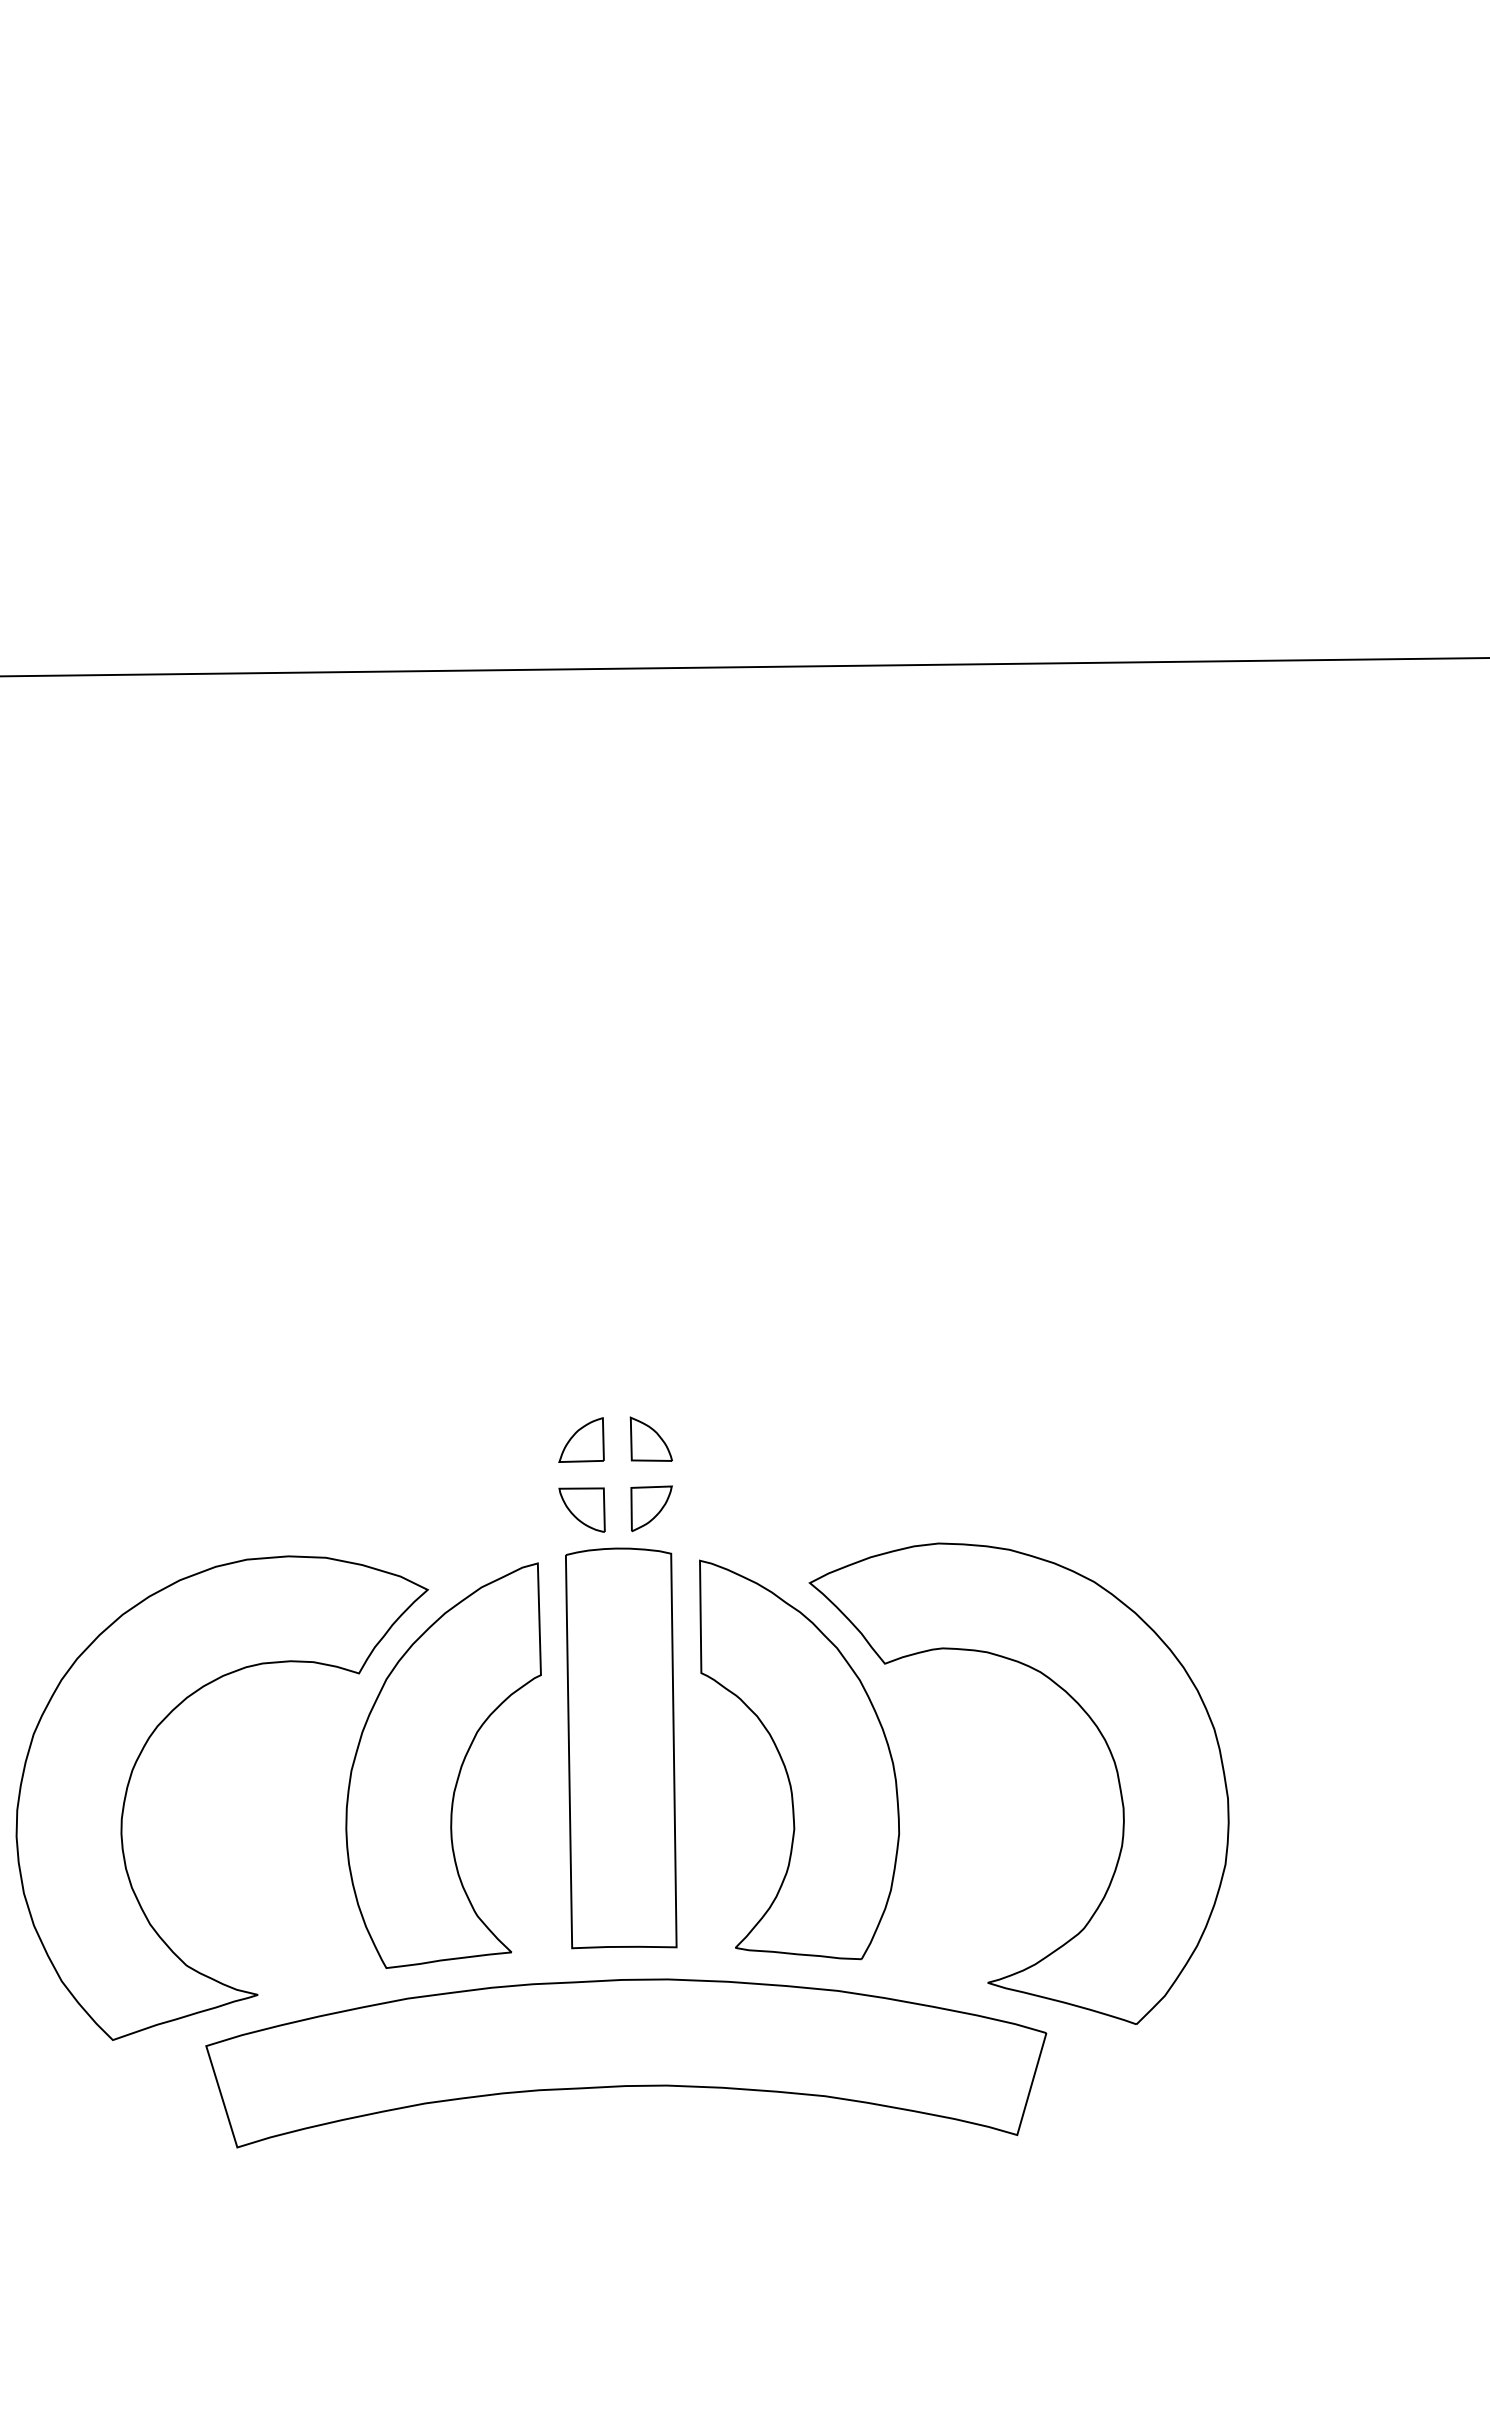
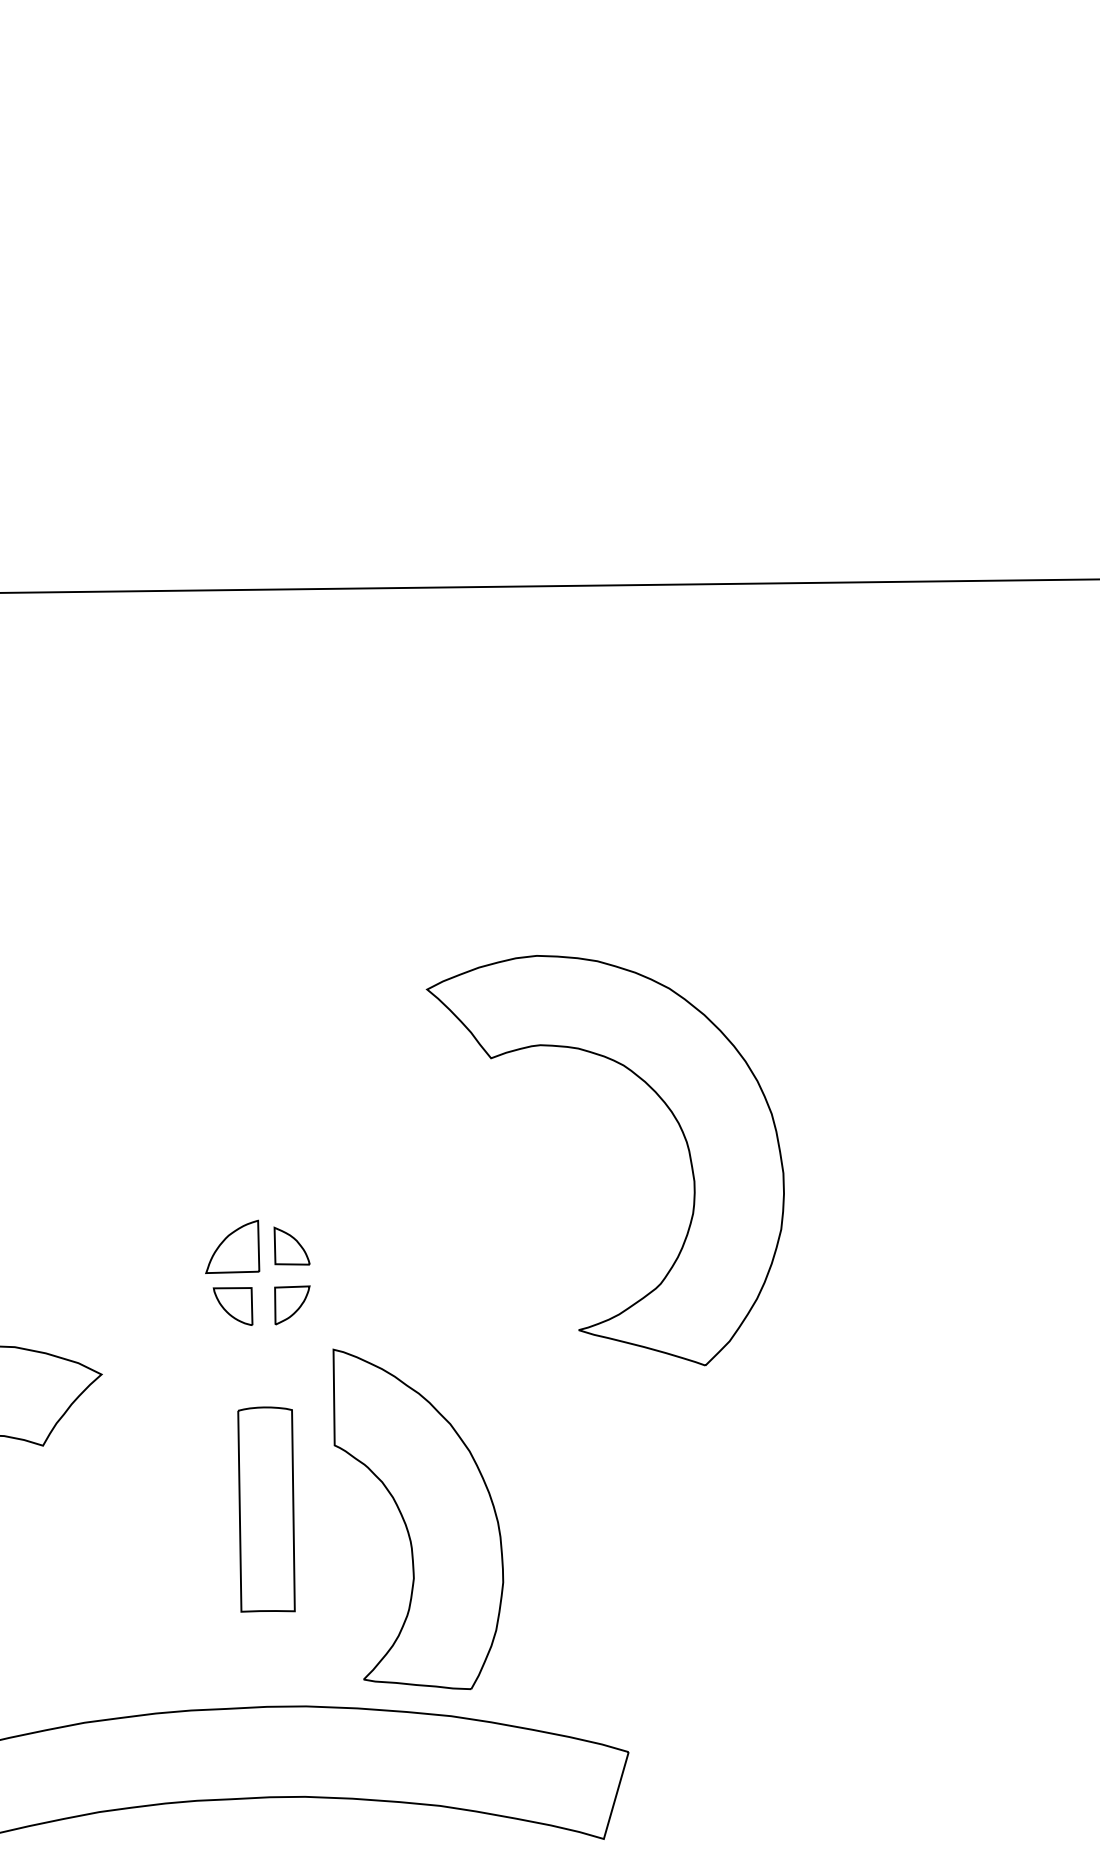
part: (581, 1439) -> (232, 1246), size x1.4
part: (1101, 1736) -> (675, 1120), moved
part: (621, 1748) -> (266, 1509), size x0.6
part: (443, 1765) -> (115, 1524), removed

